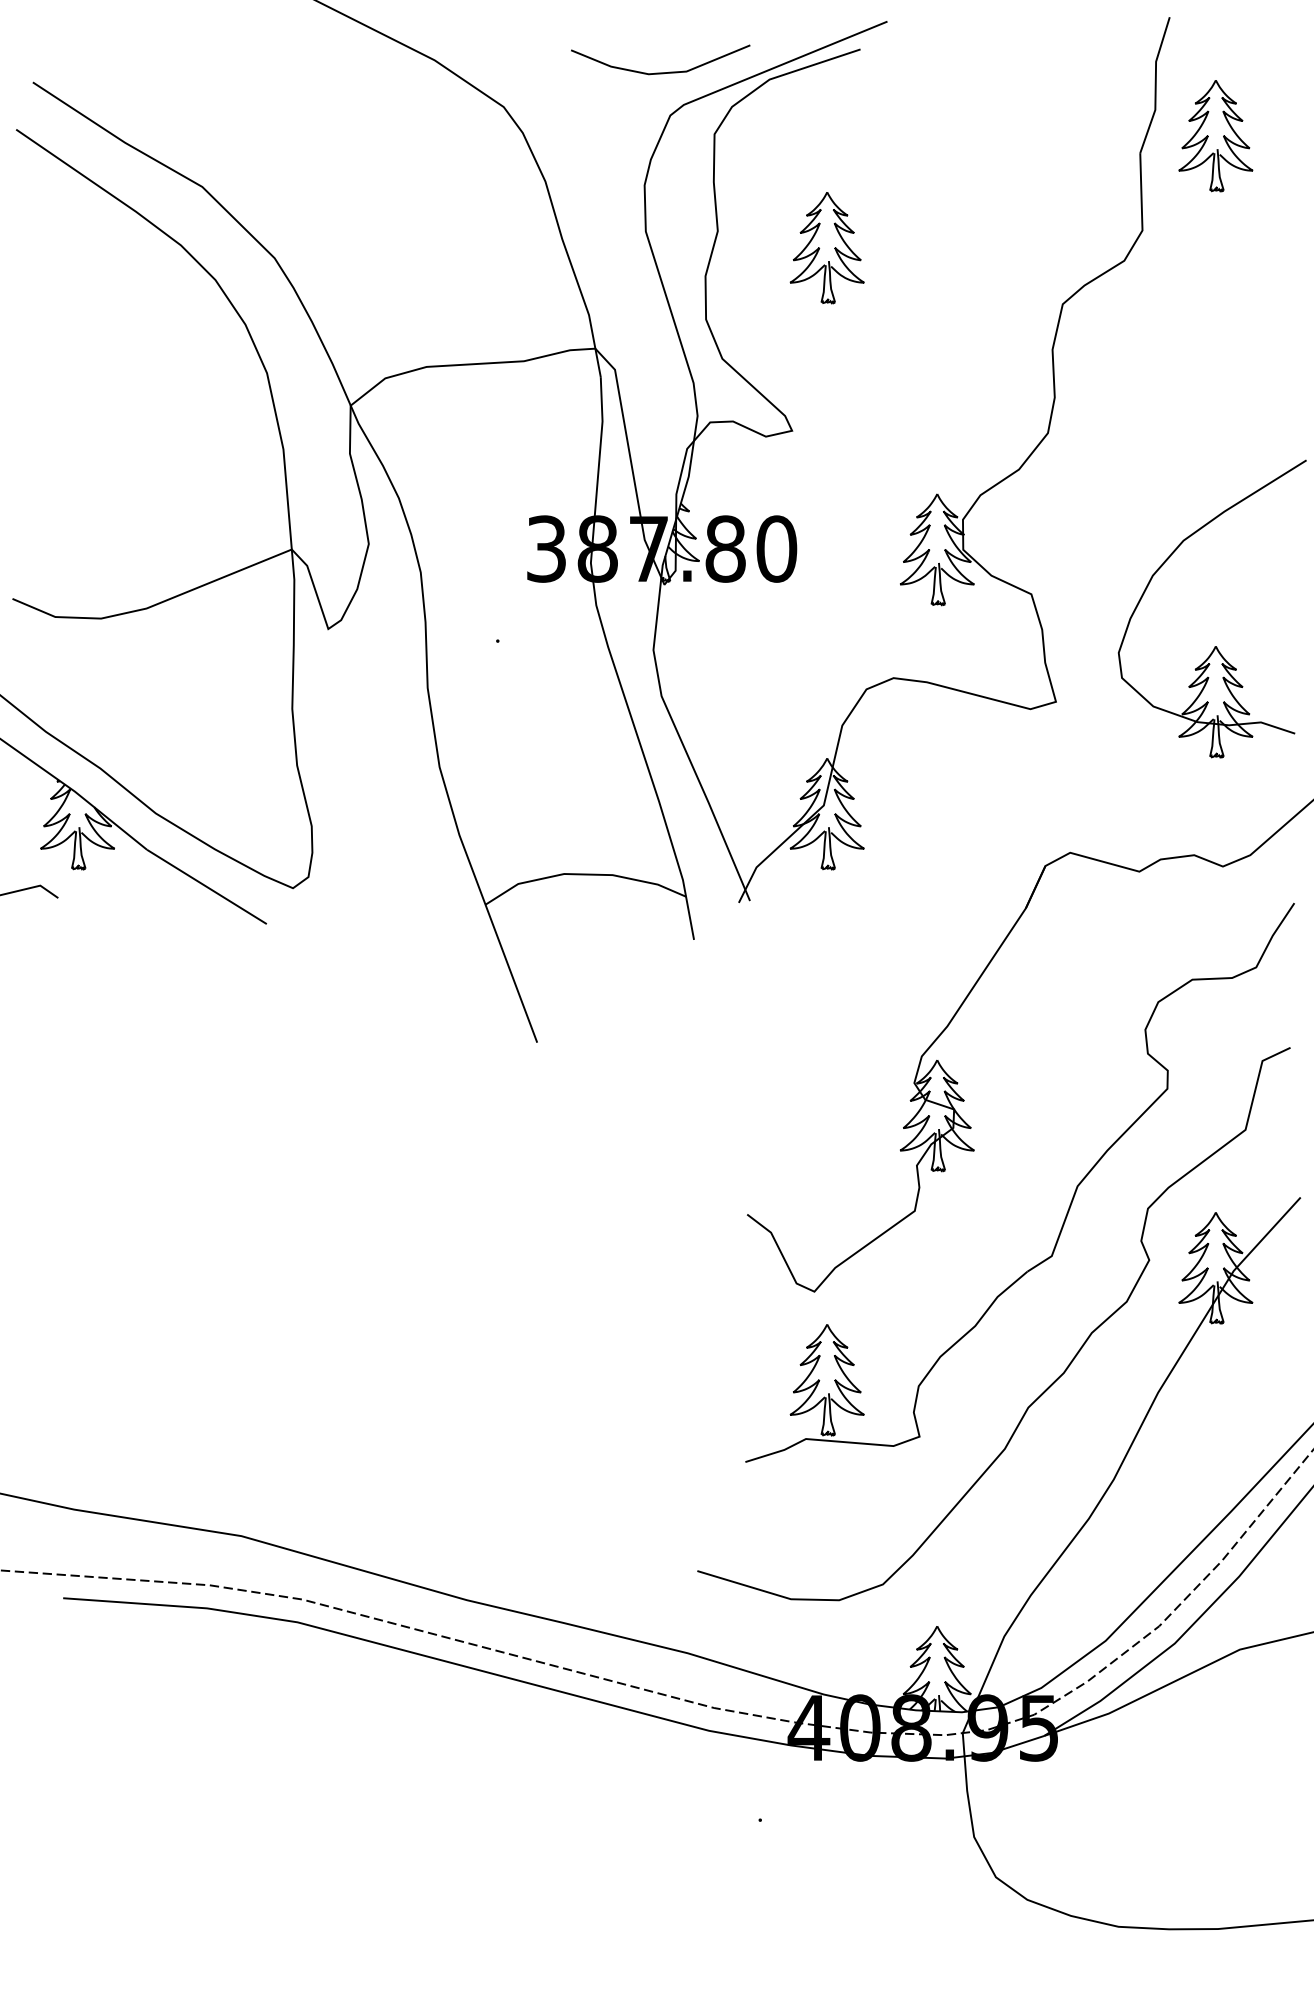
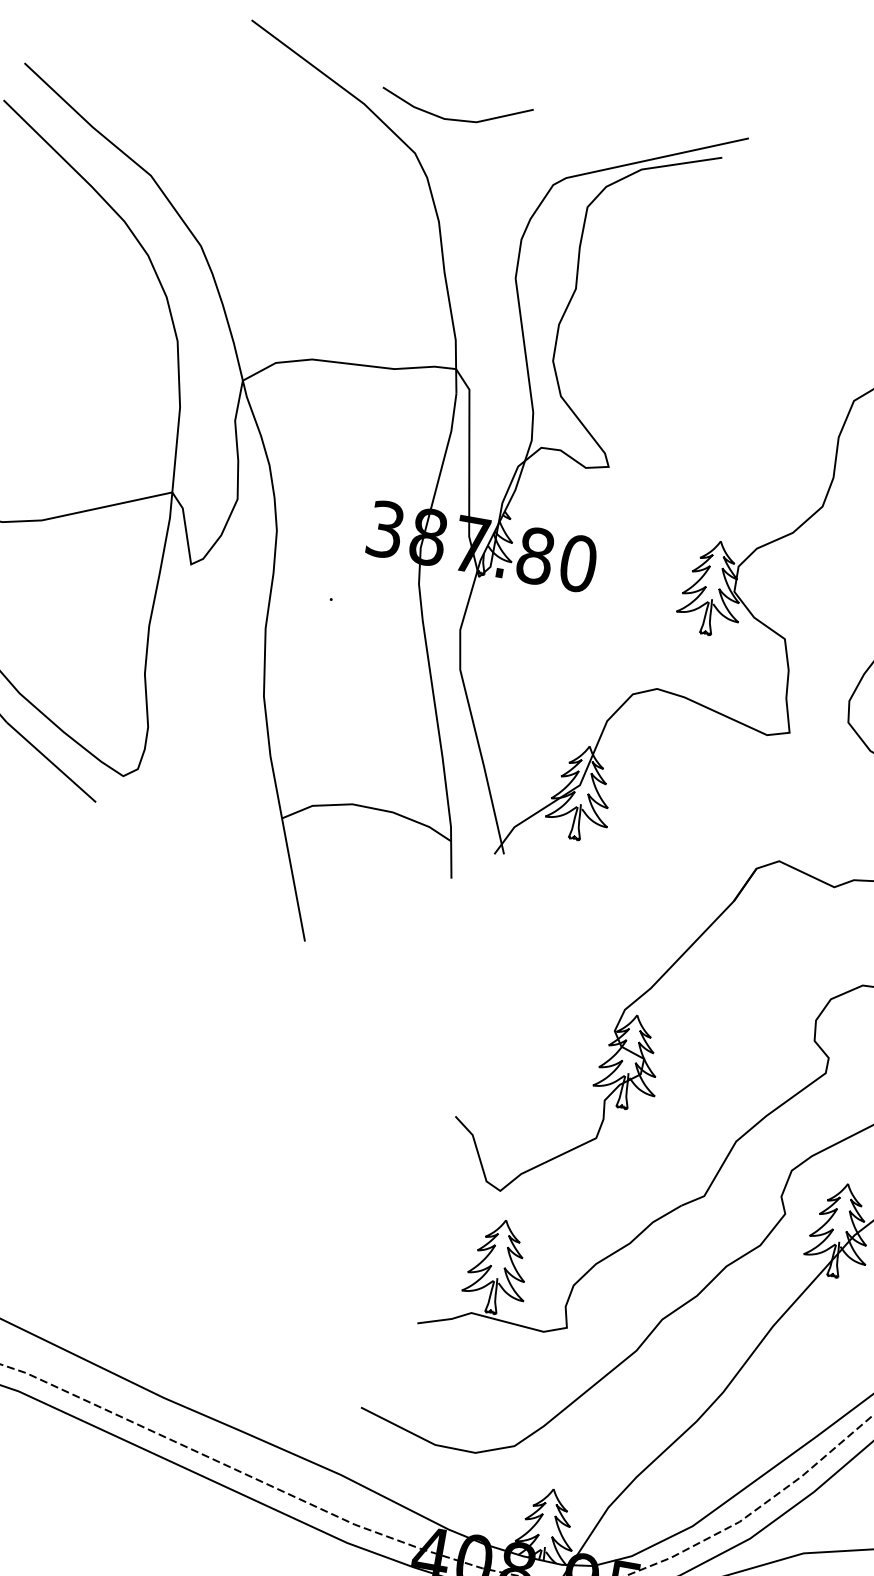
line: (660, 72) -> (454, 119), moved
part: (826, 248) -> (664, 319), removed

